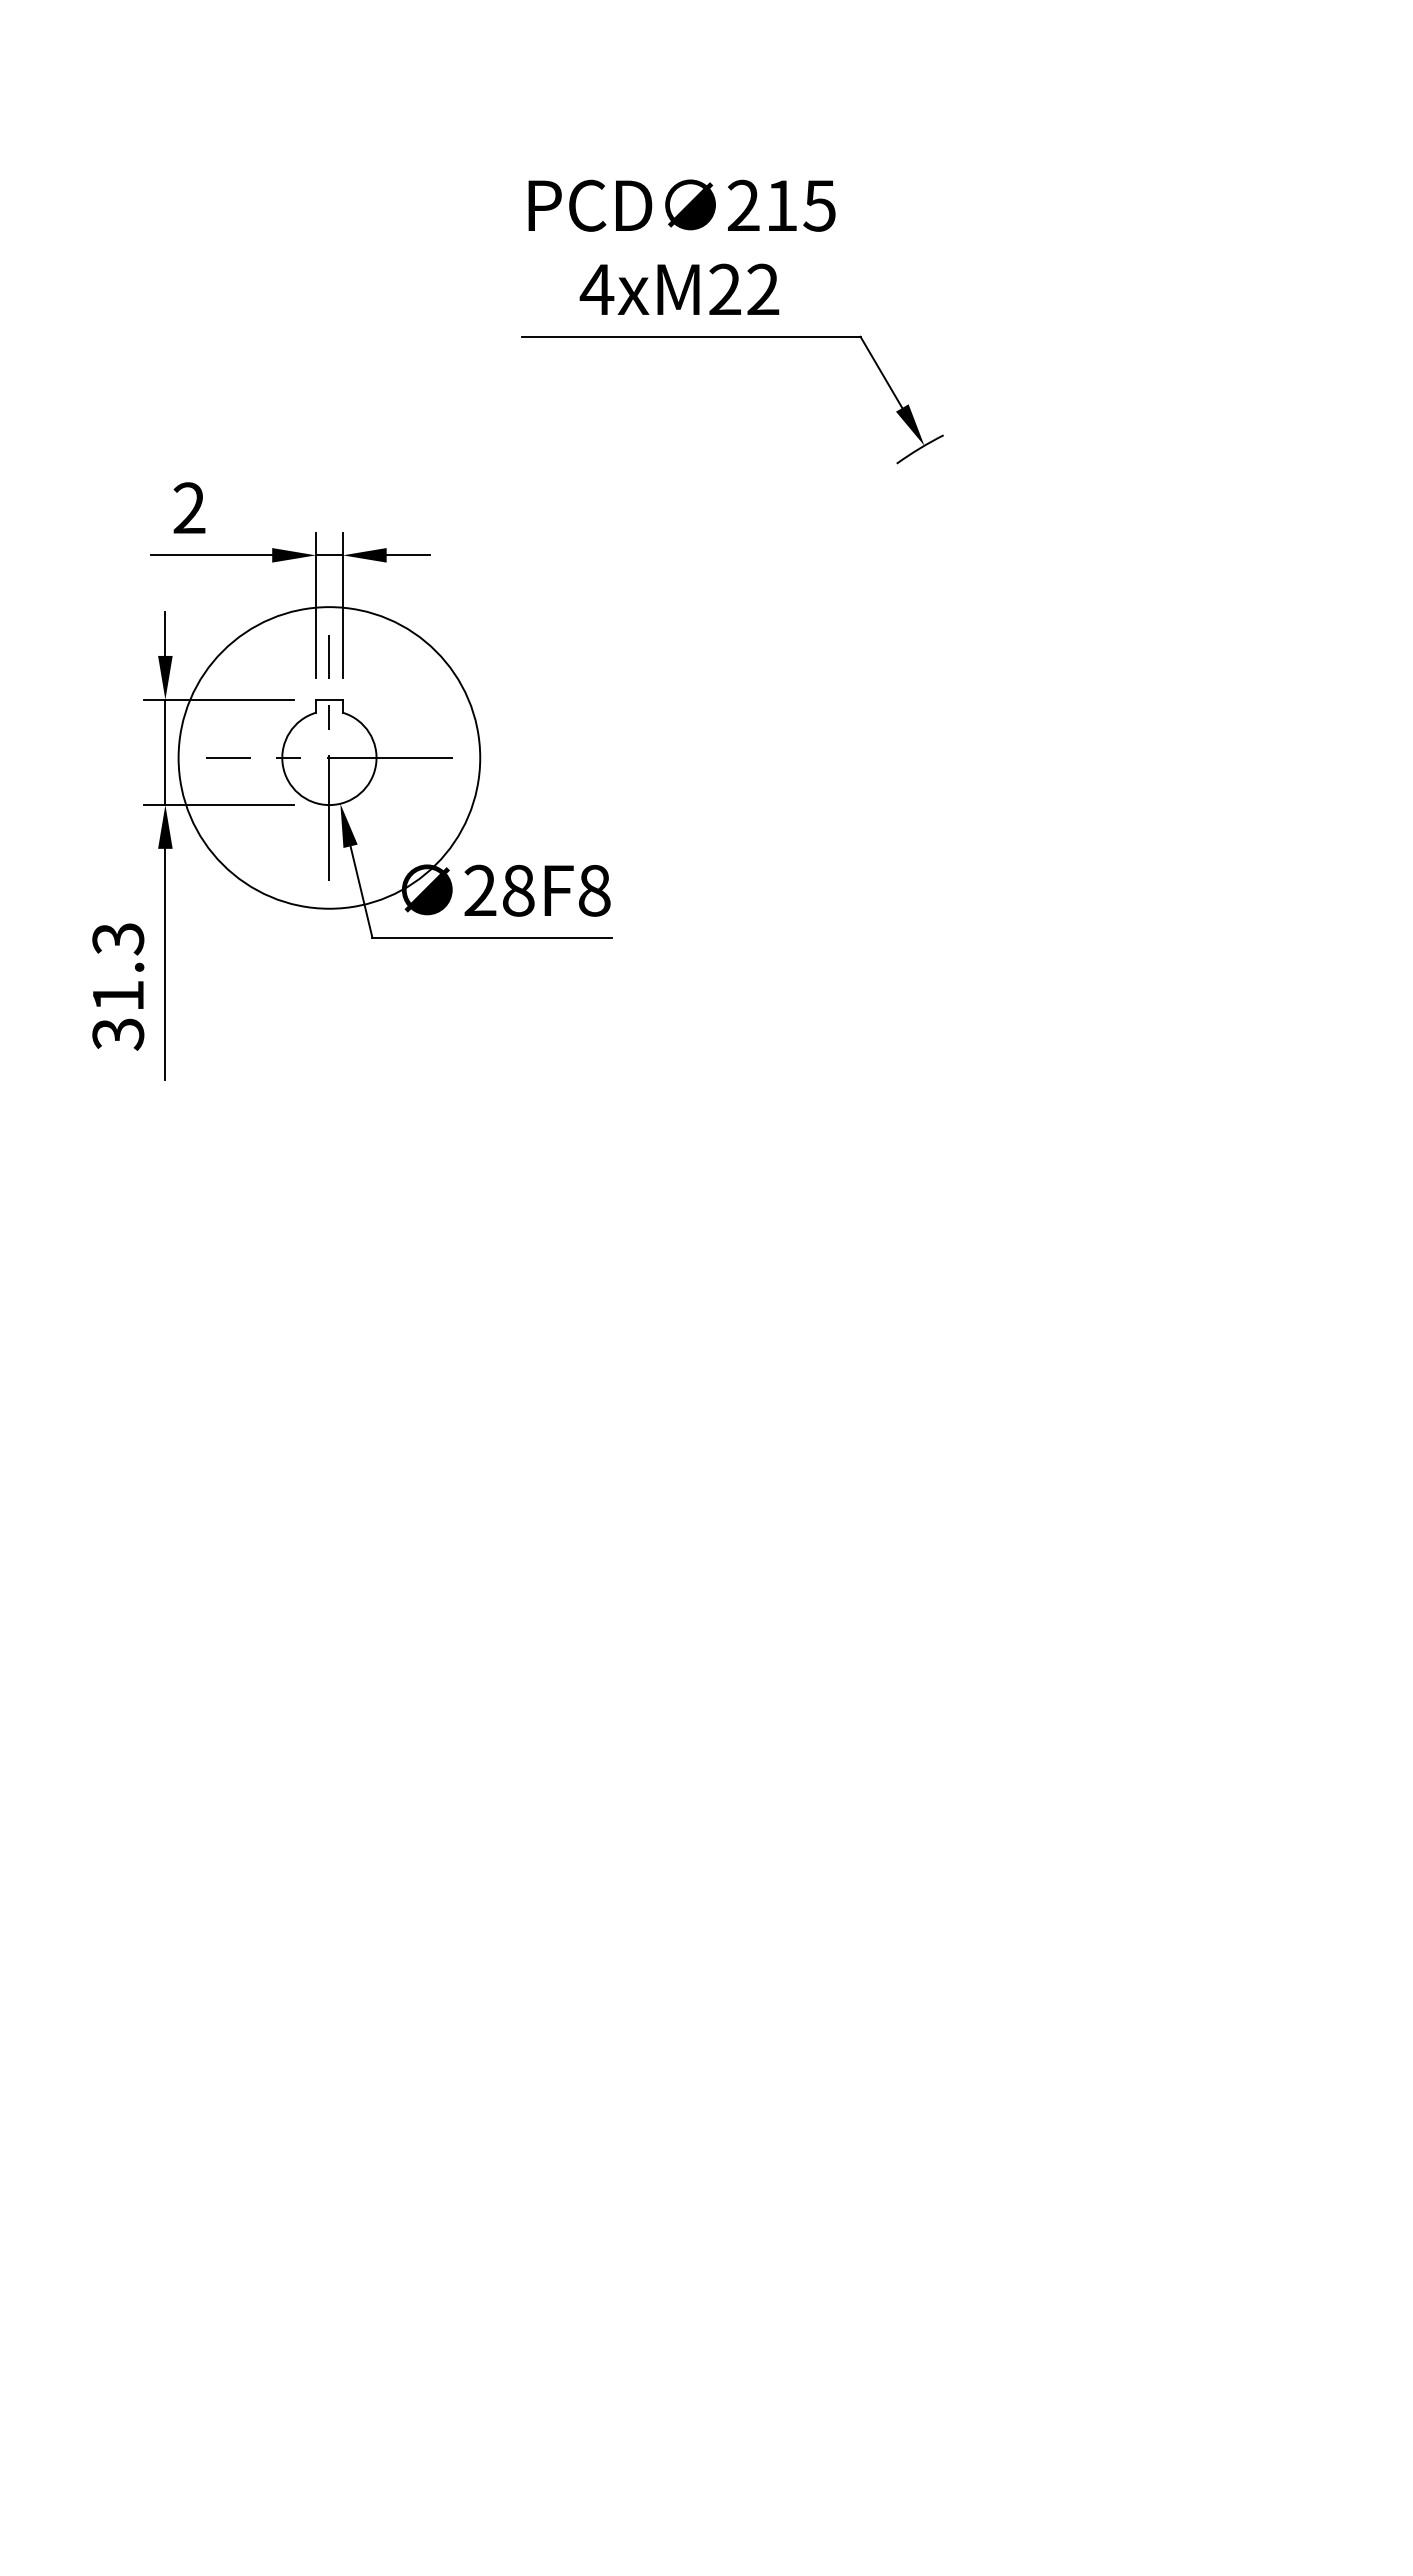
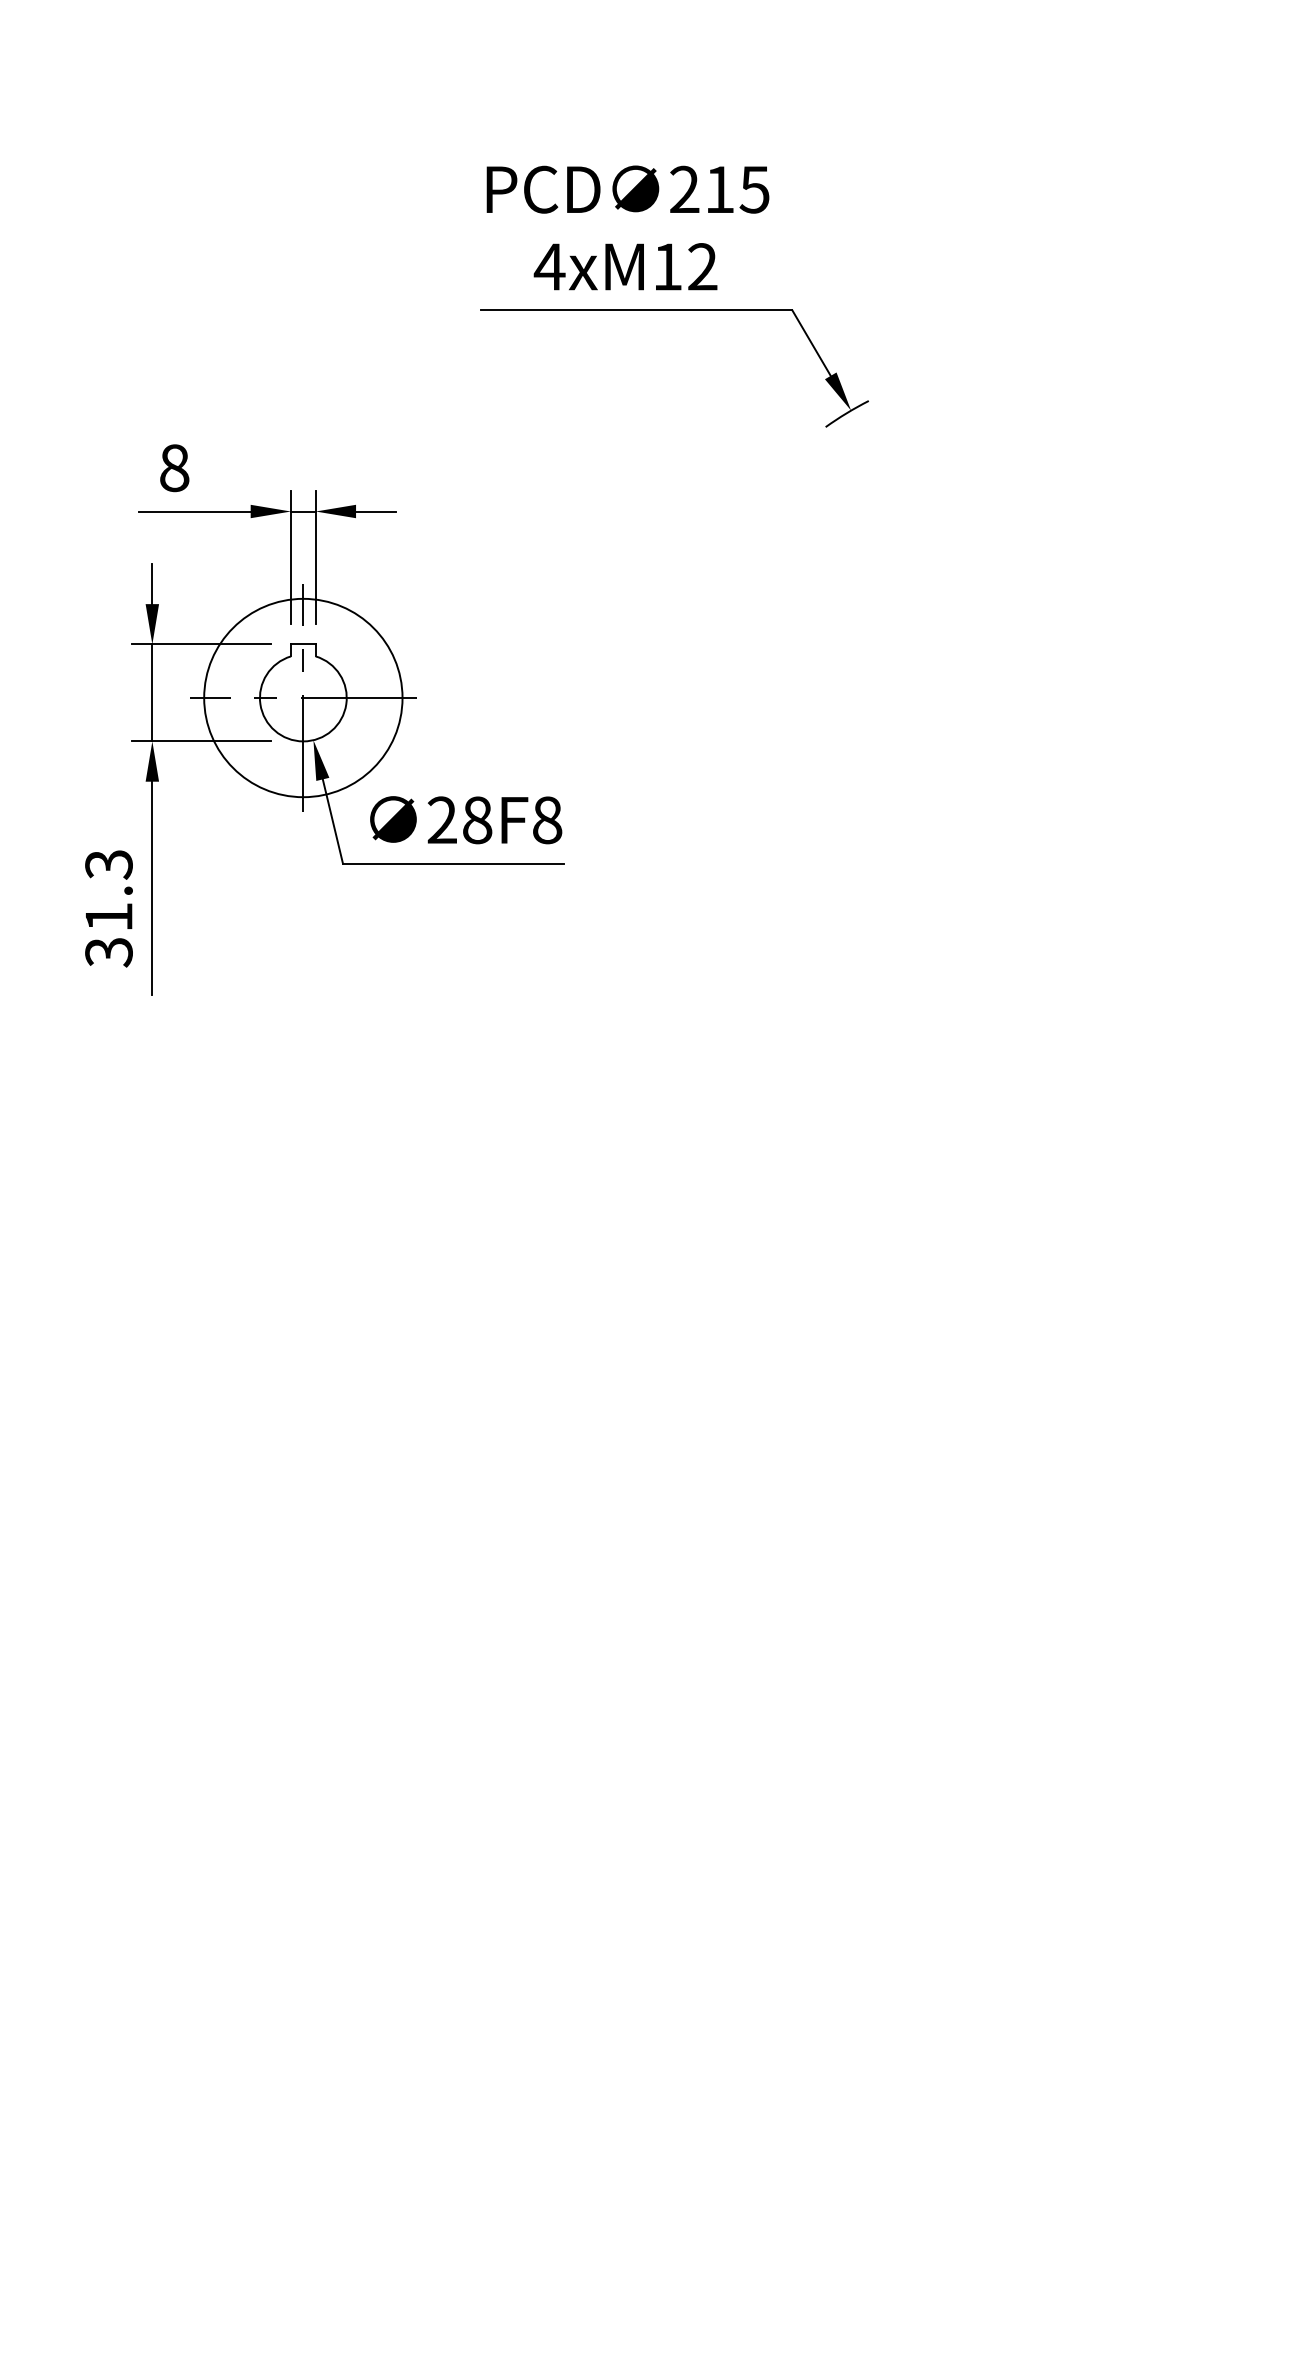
text: (724, 288) -> (667, 265), 4xM22 -> 4xM12
text: (189, 508) -> (174, 468), 2 -> 8
circle: (329, 757) -> (303, 697), size x0.71

